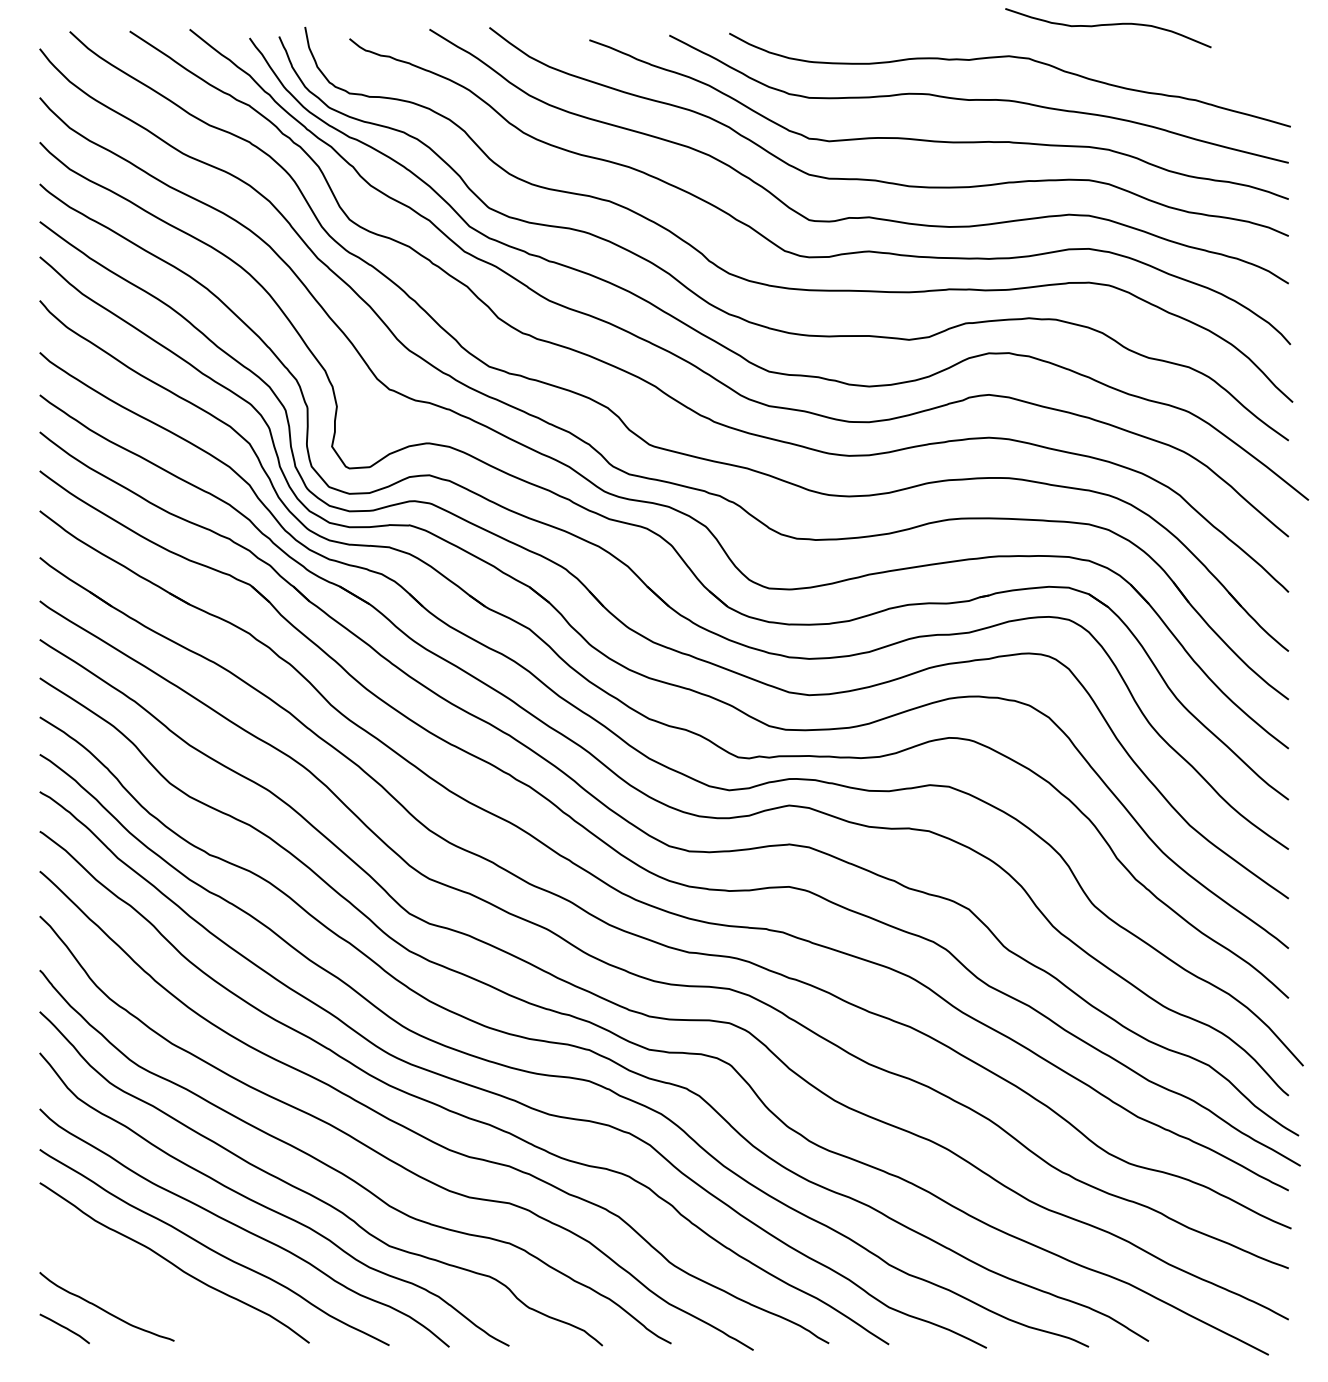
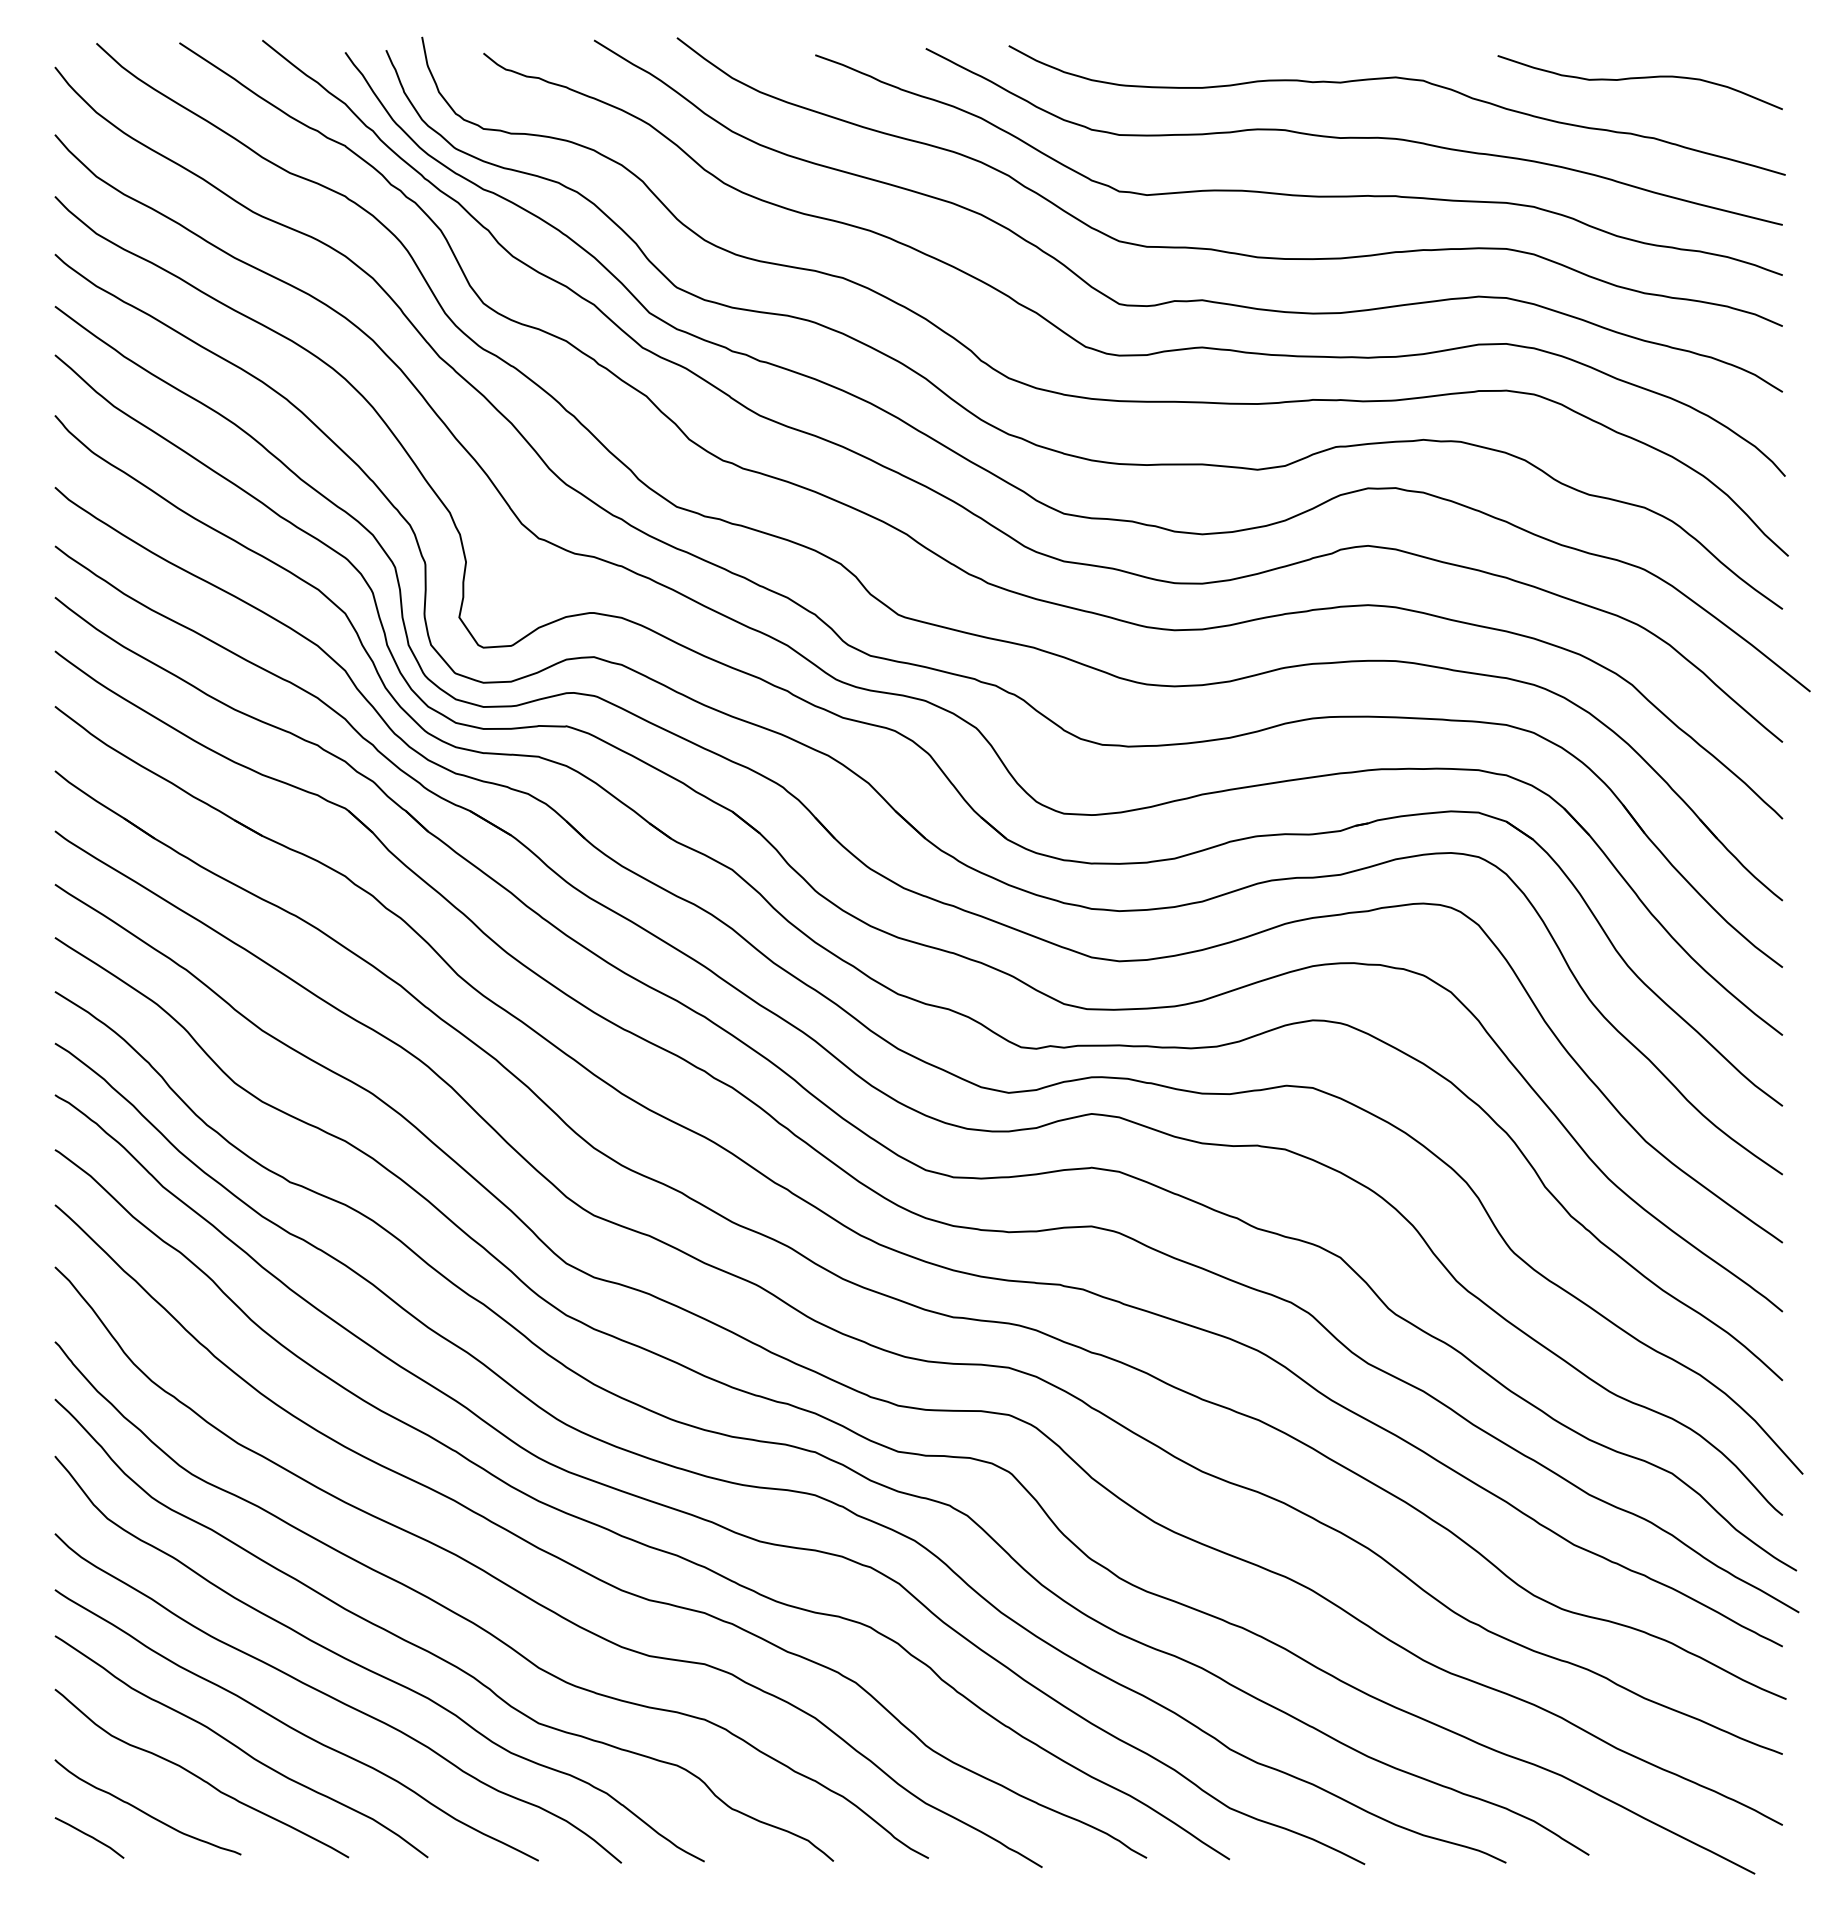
curve: (1107, 25) -> (1639, 78), moved
curve: (144, 1284) -> (199, 1776), added

